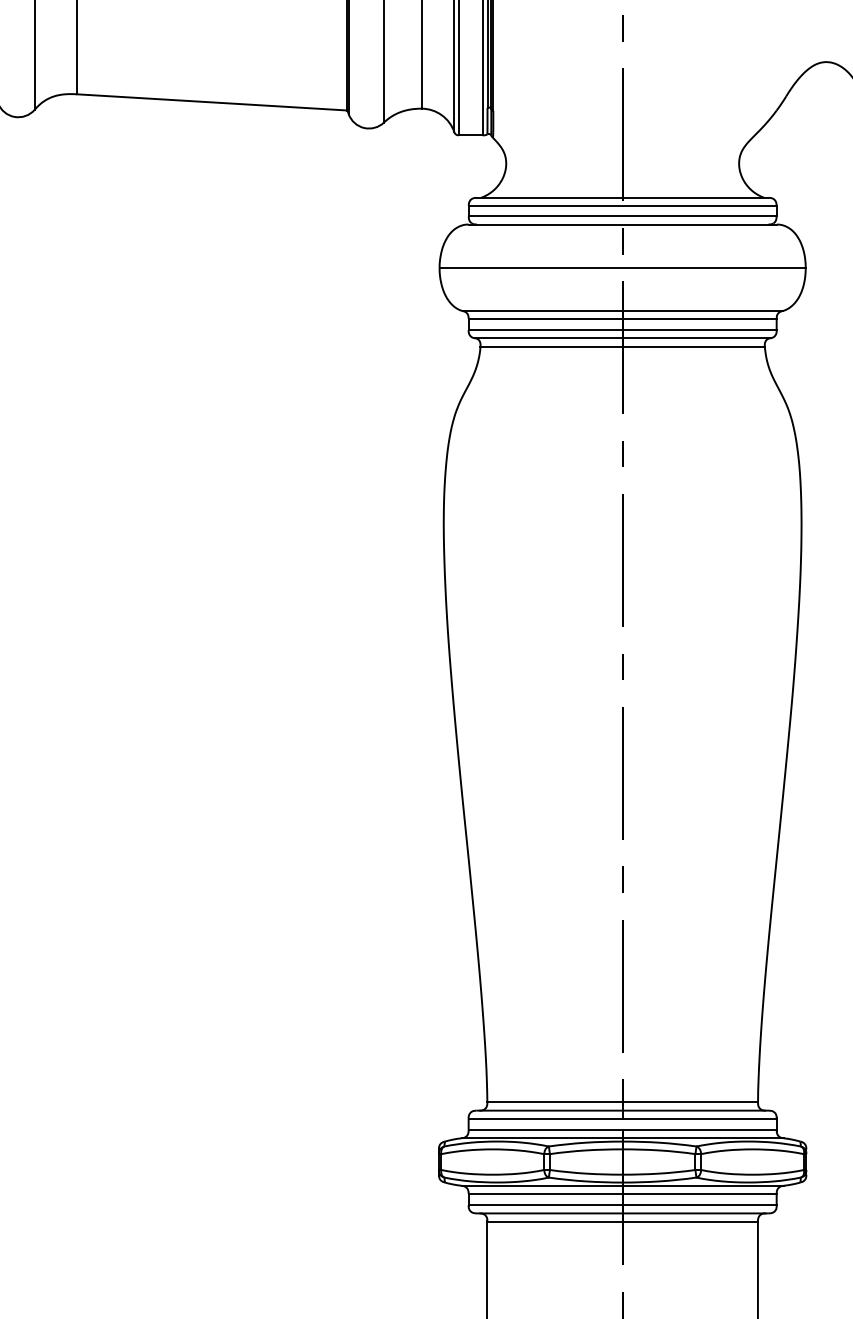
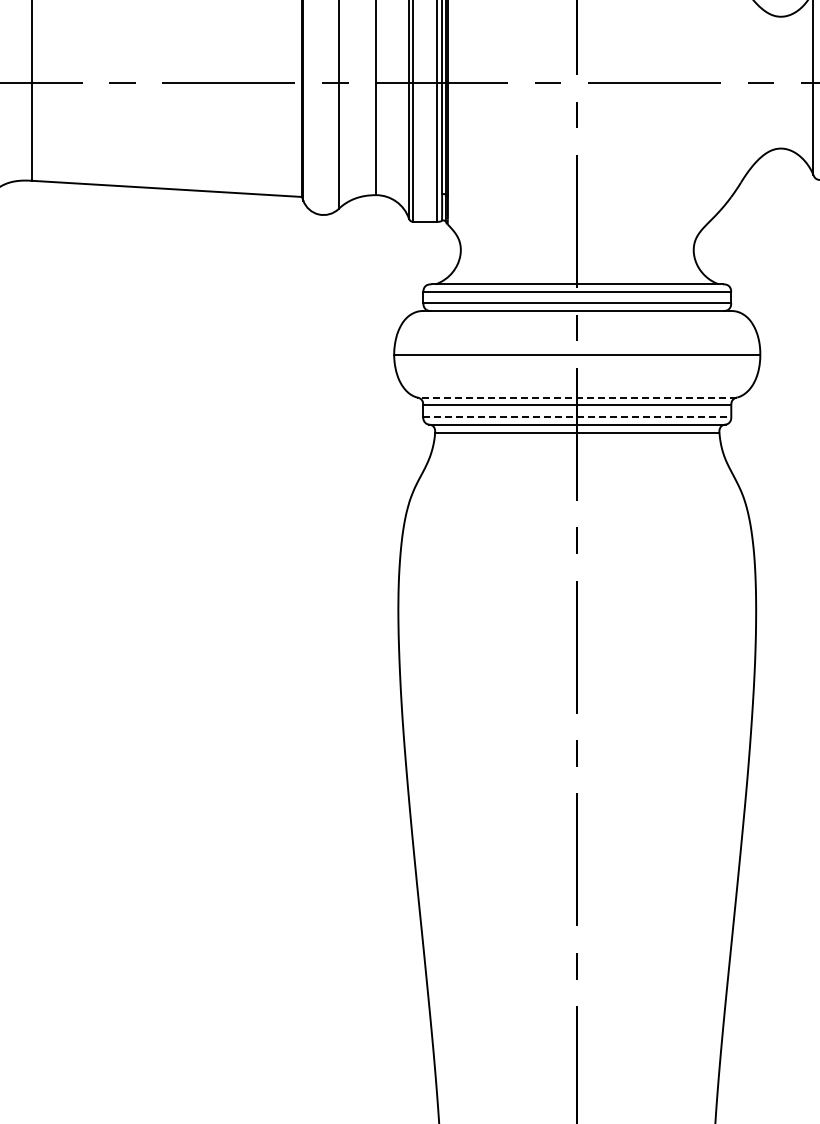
line: (622, 311) -> (577, 397), solid -> dashed
line: (623, 330) -> (578, 416), solid -> dashed

